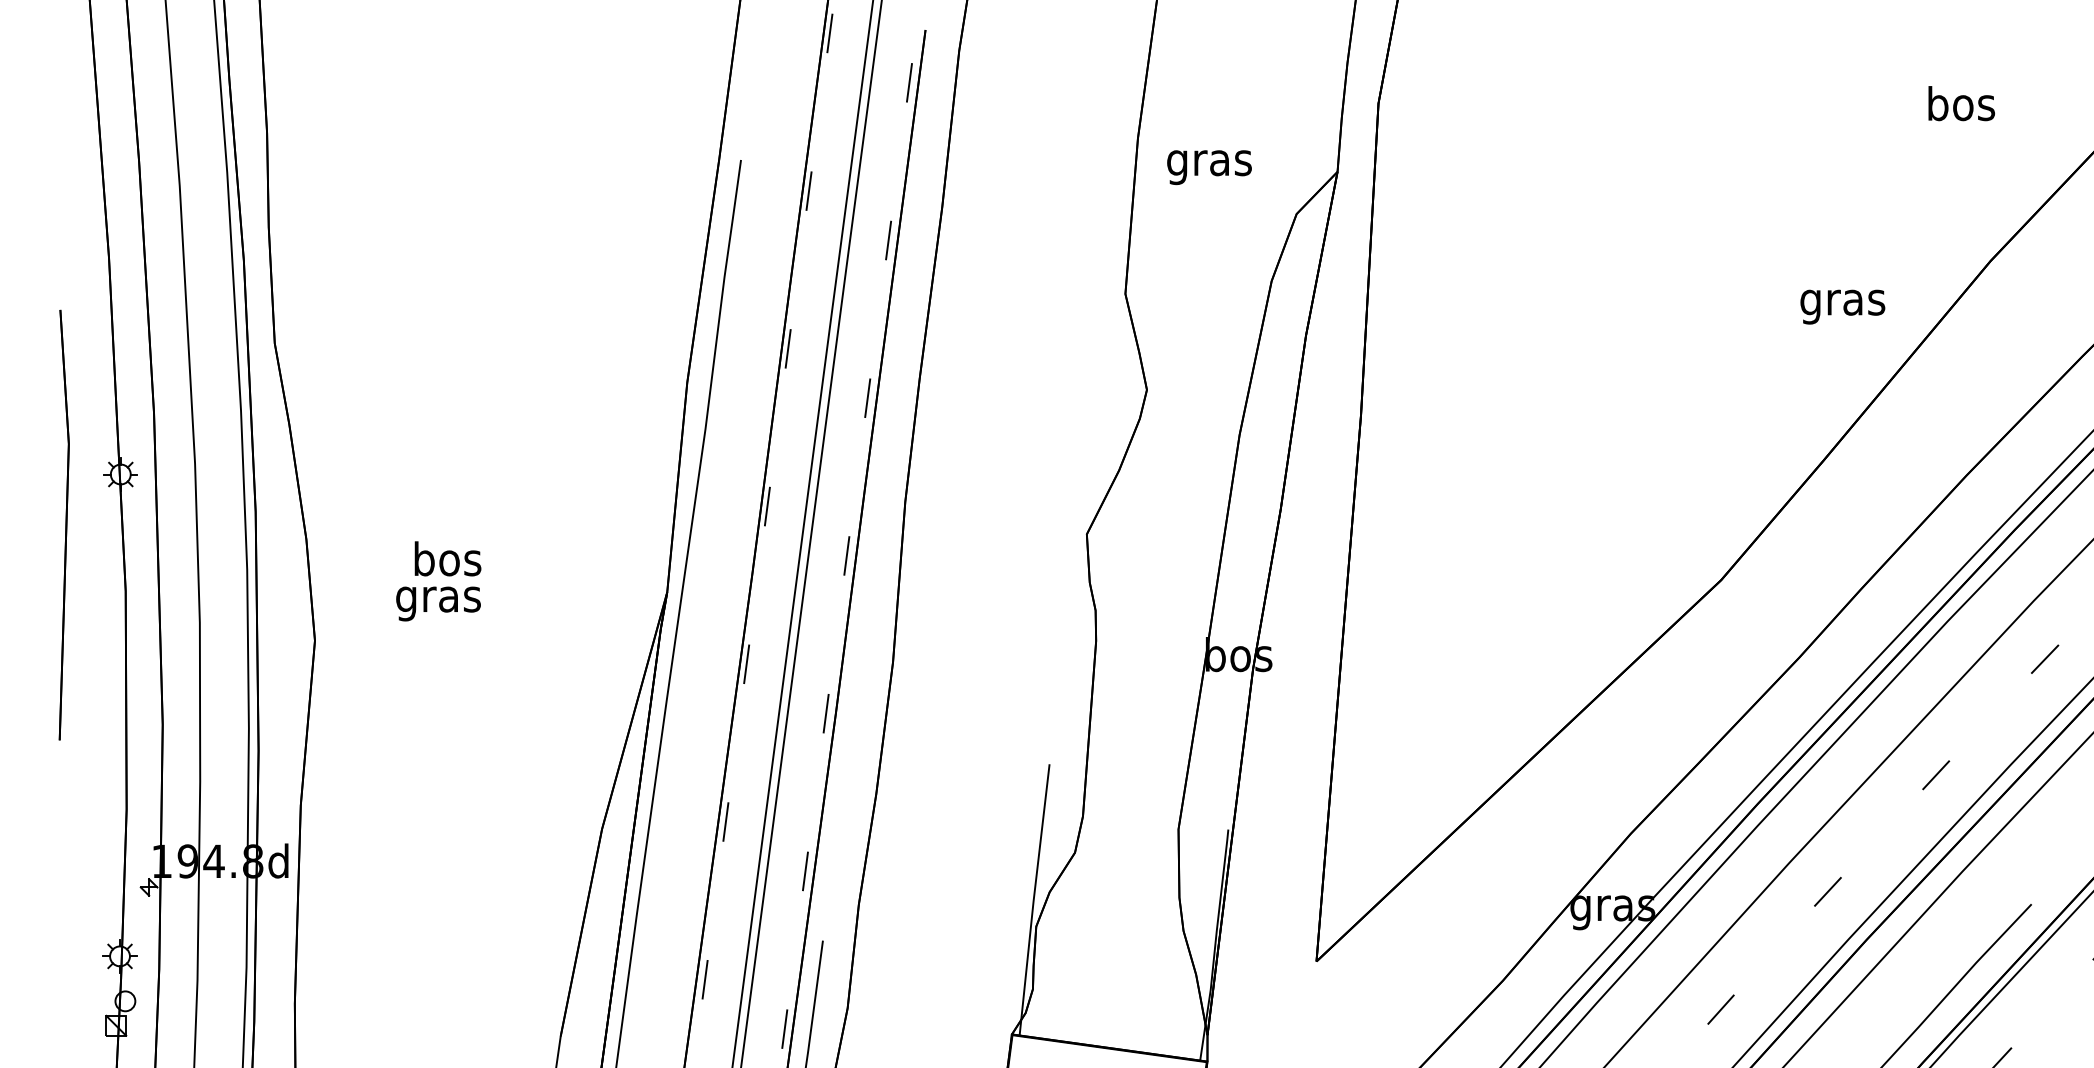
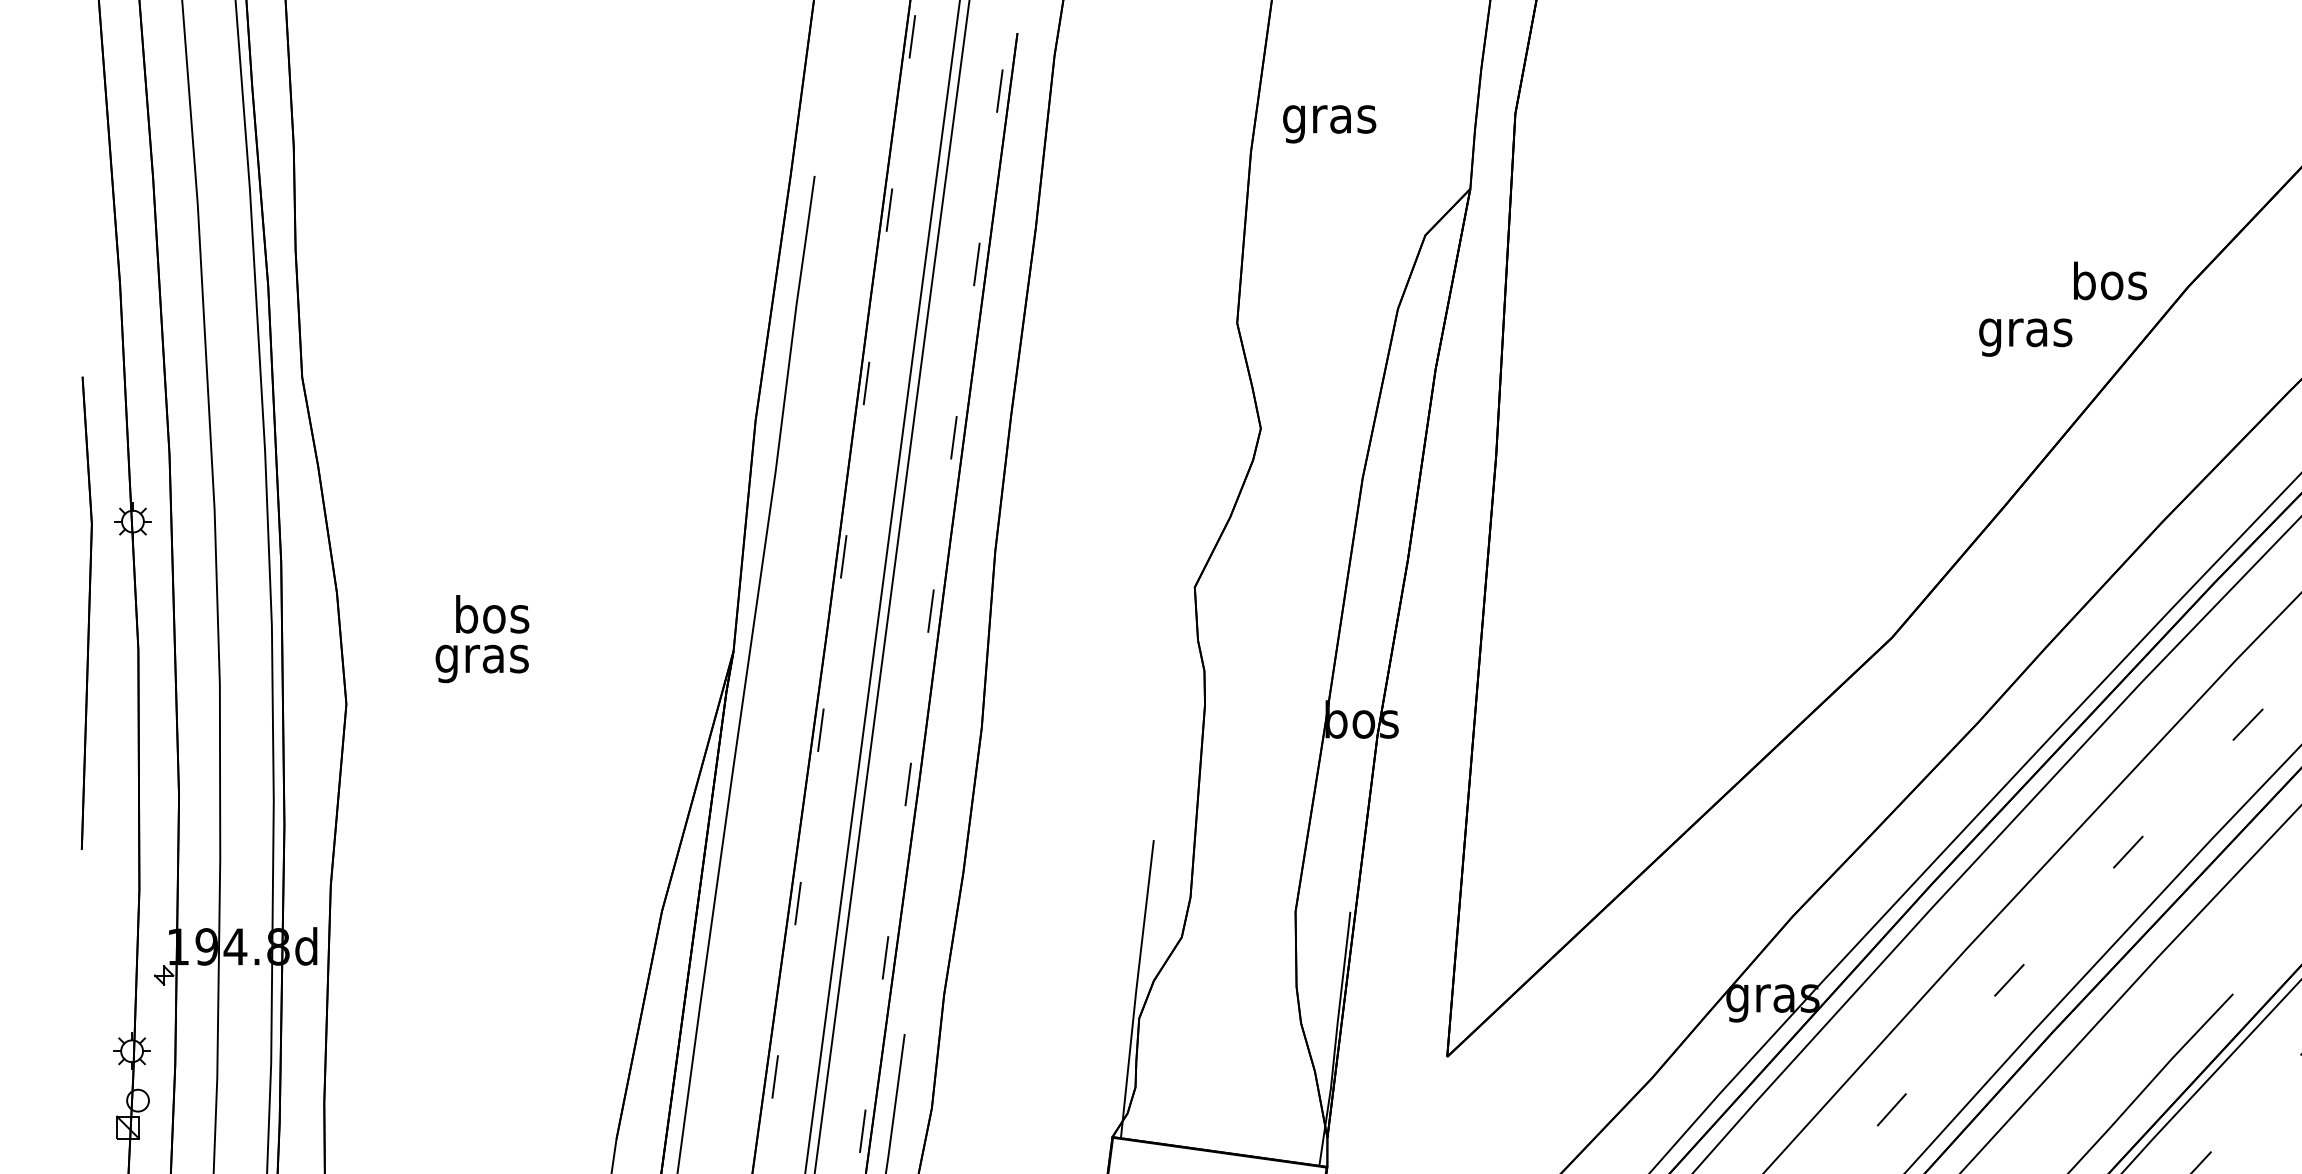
text: (1961, 103) -> (2110, 280), moved
text: (1209, 167) -> (1329, 124), moved
part: (63, 524) -> (86, 612), moved

